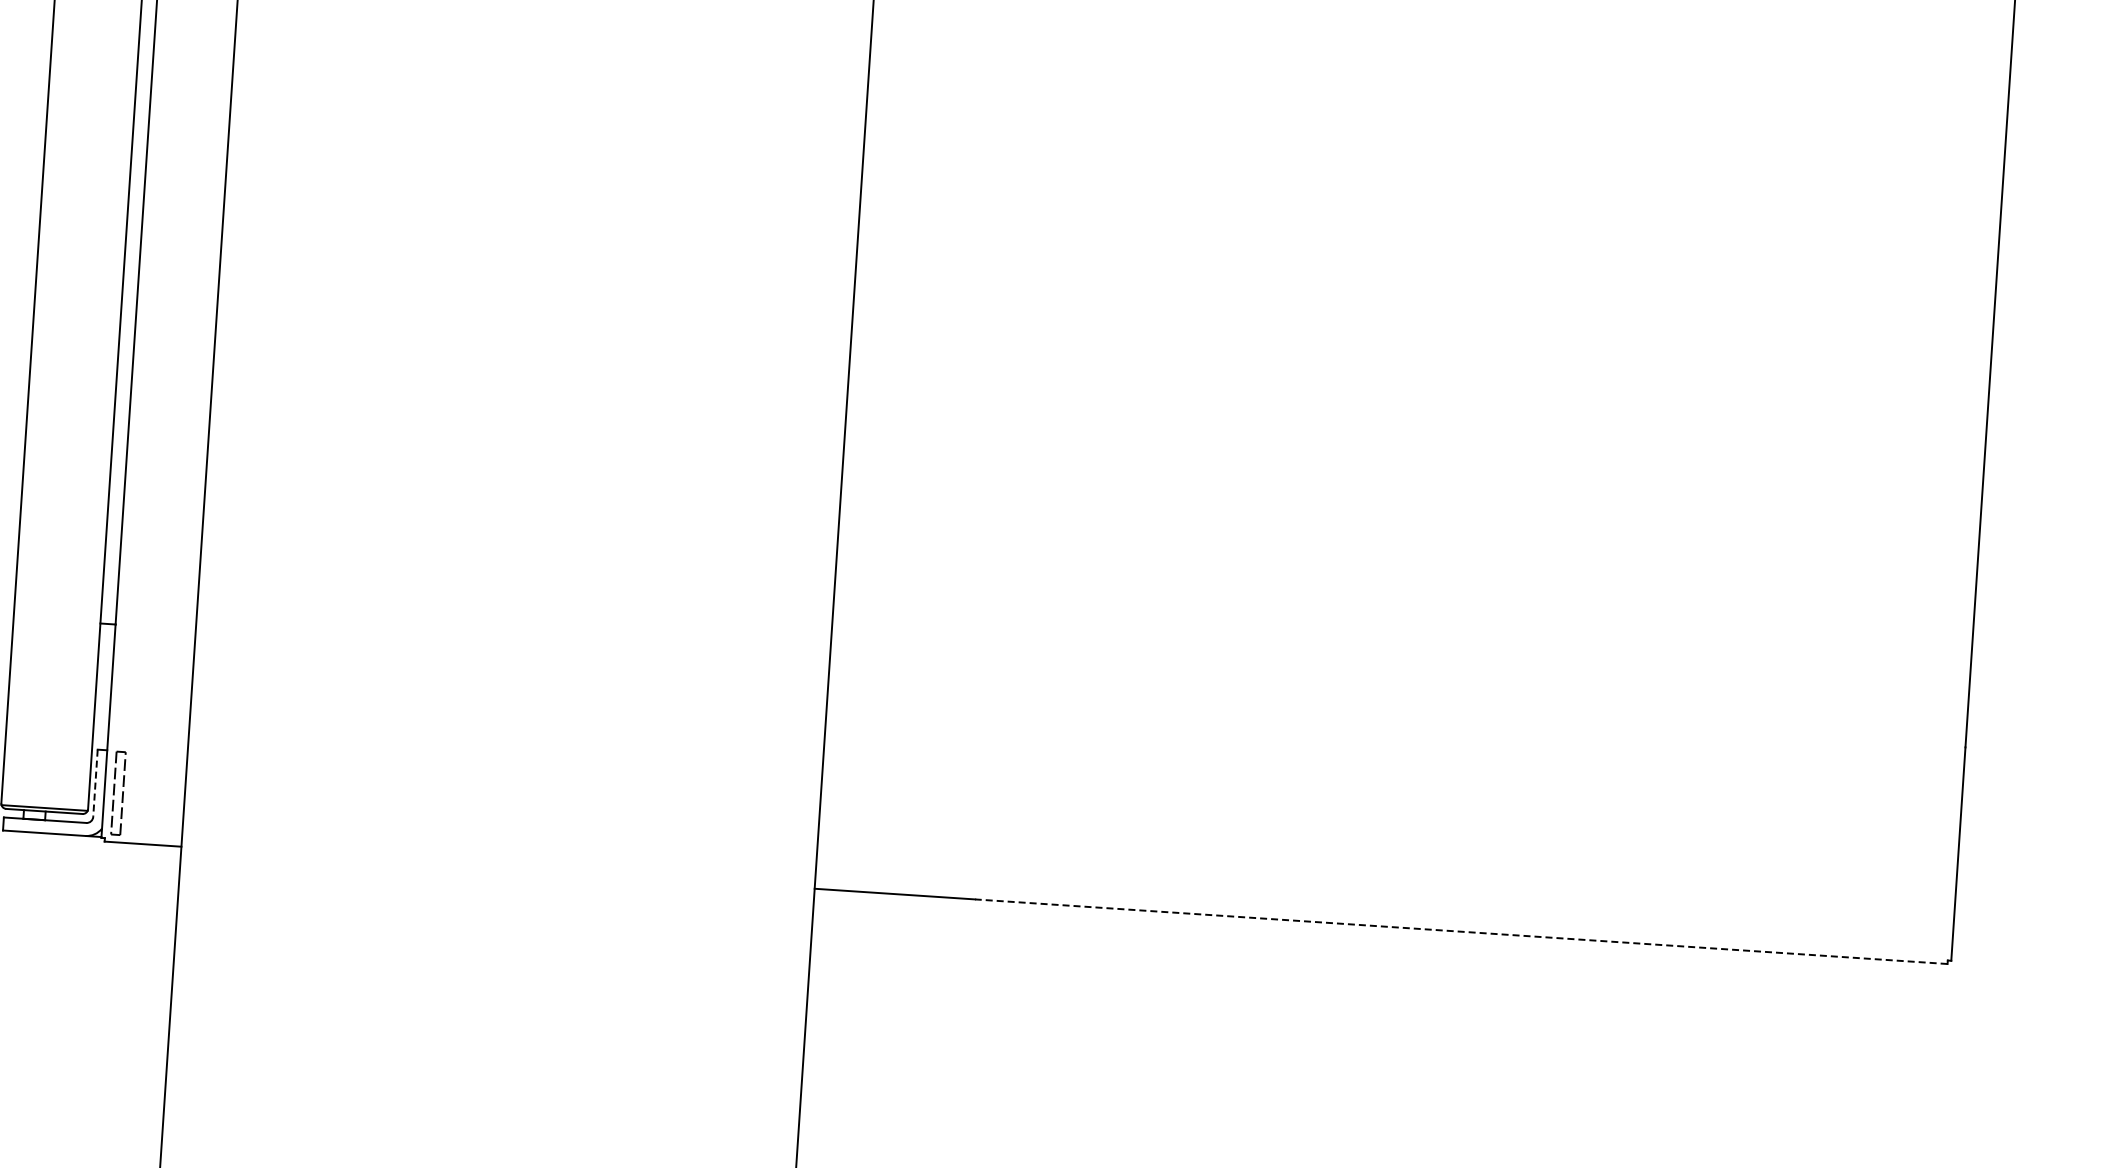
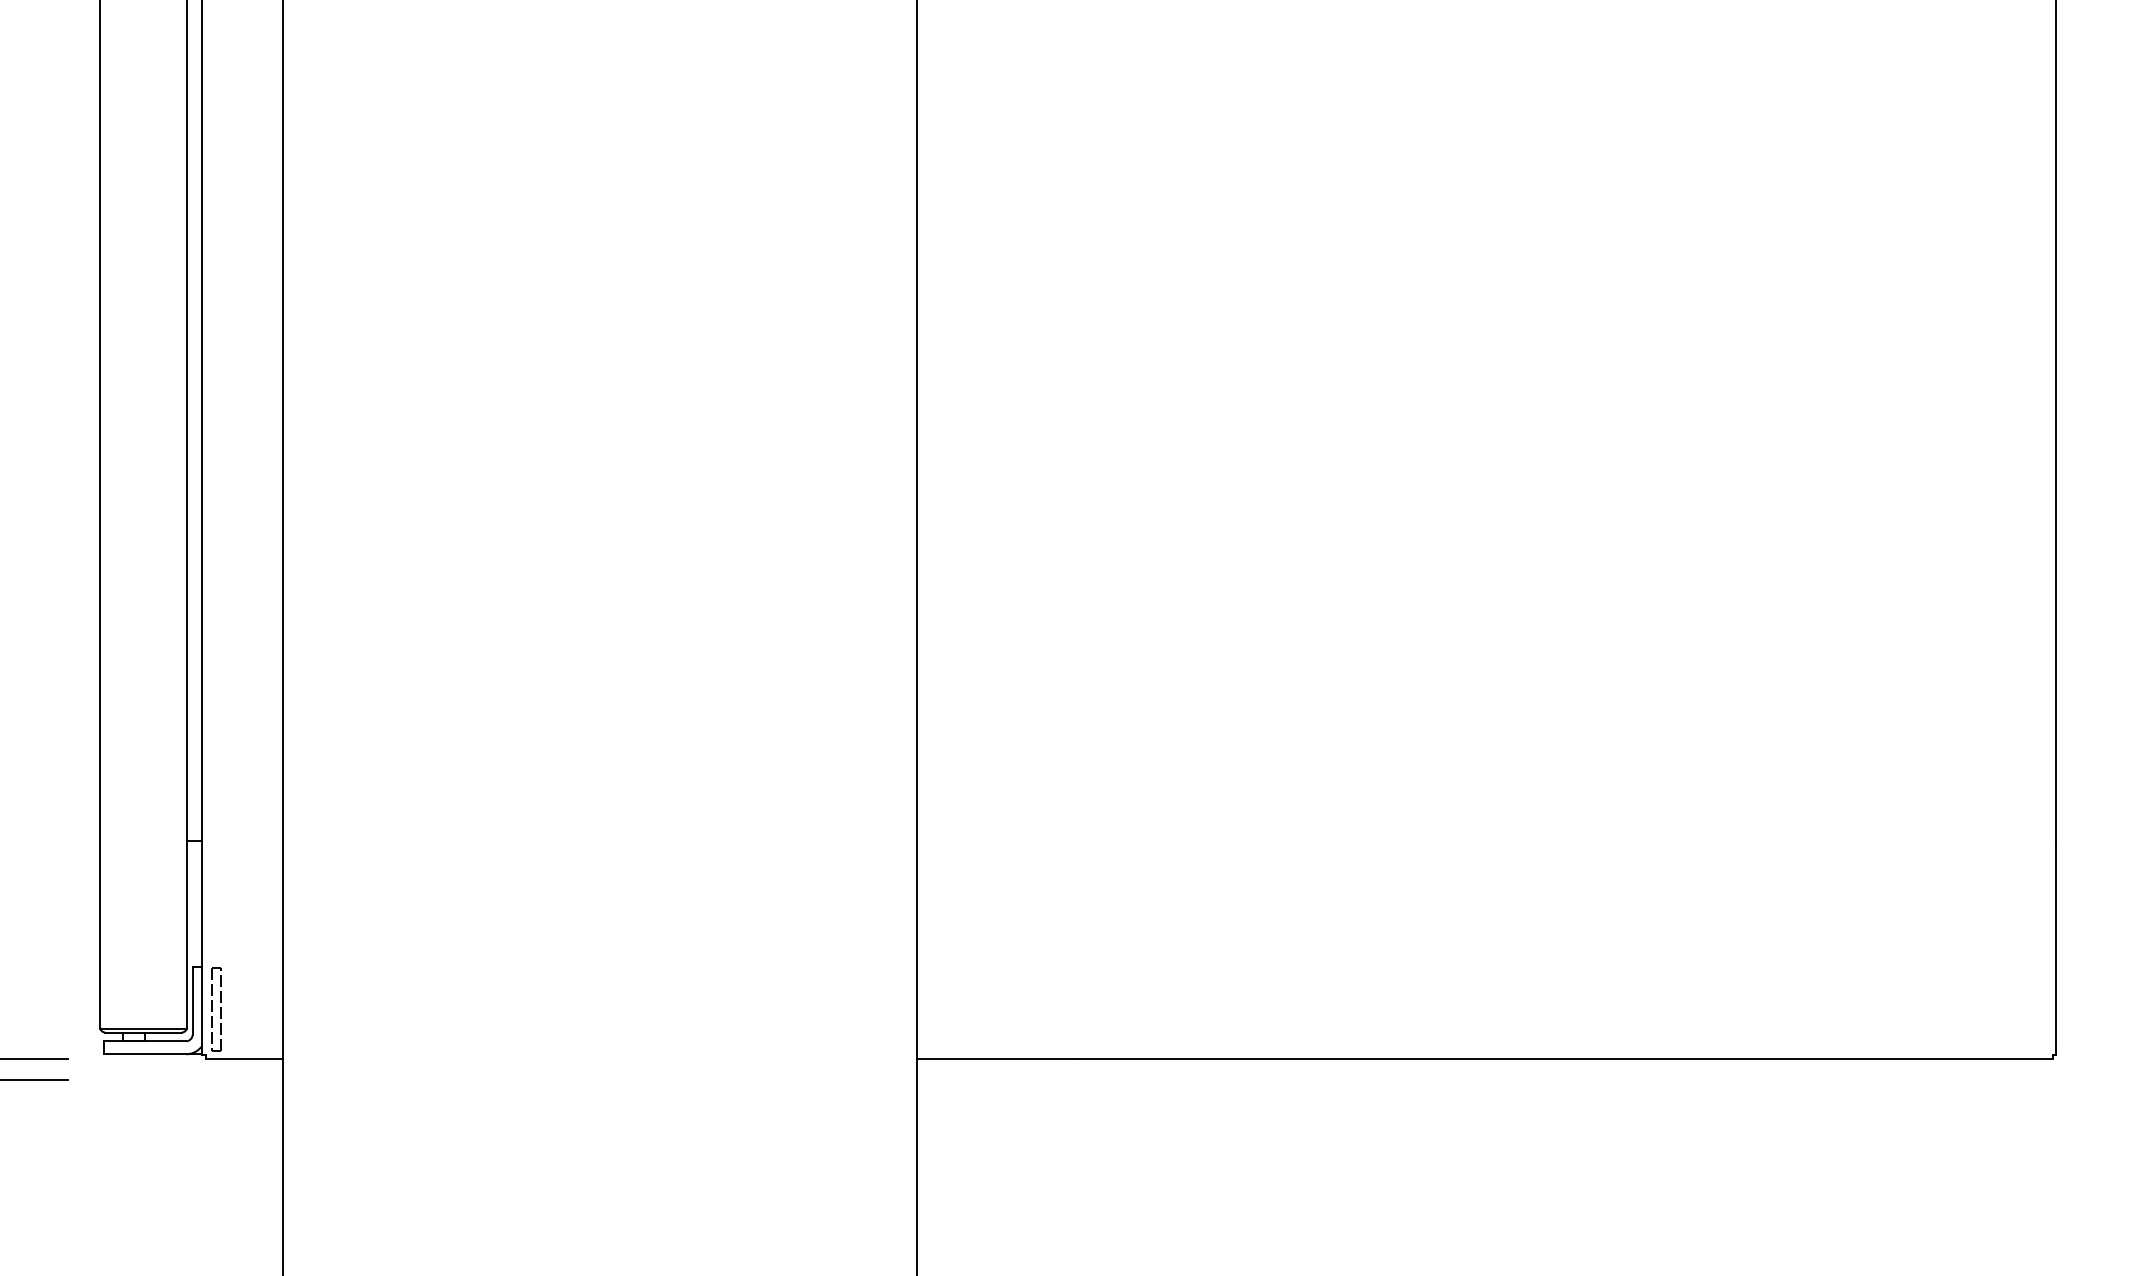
line: (95, 783) -> (192, 1001), dashed -> solid
line: (1460, 931) -> (1564, 1058), dashed -> solid

